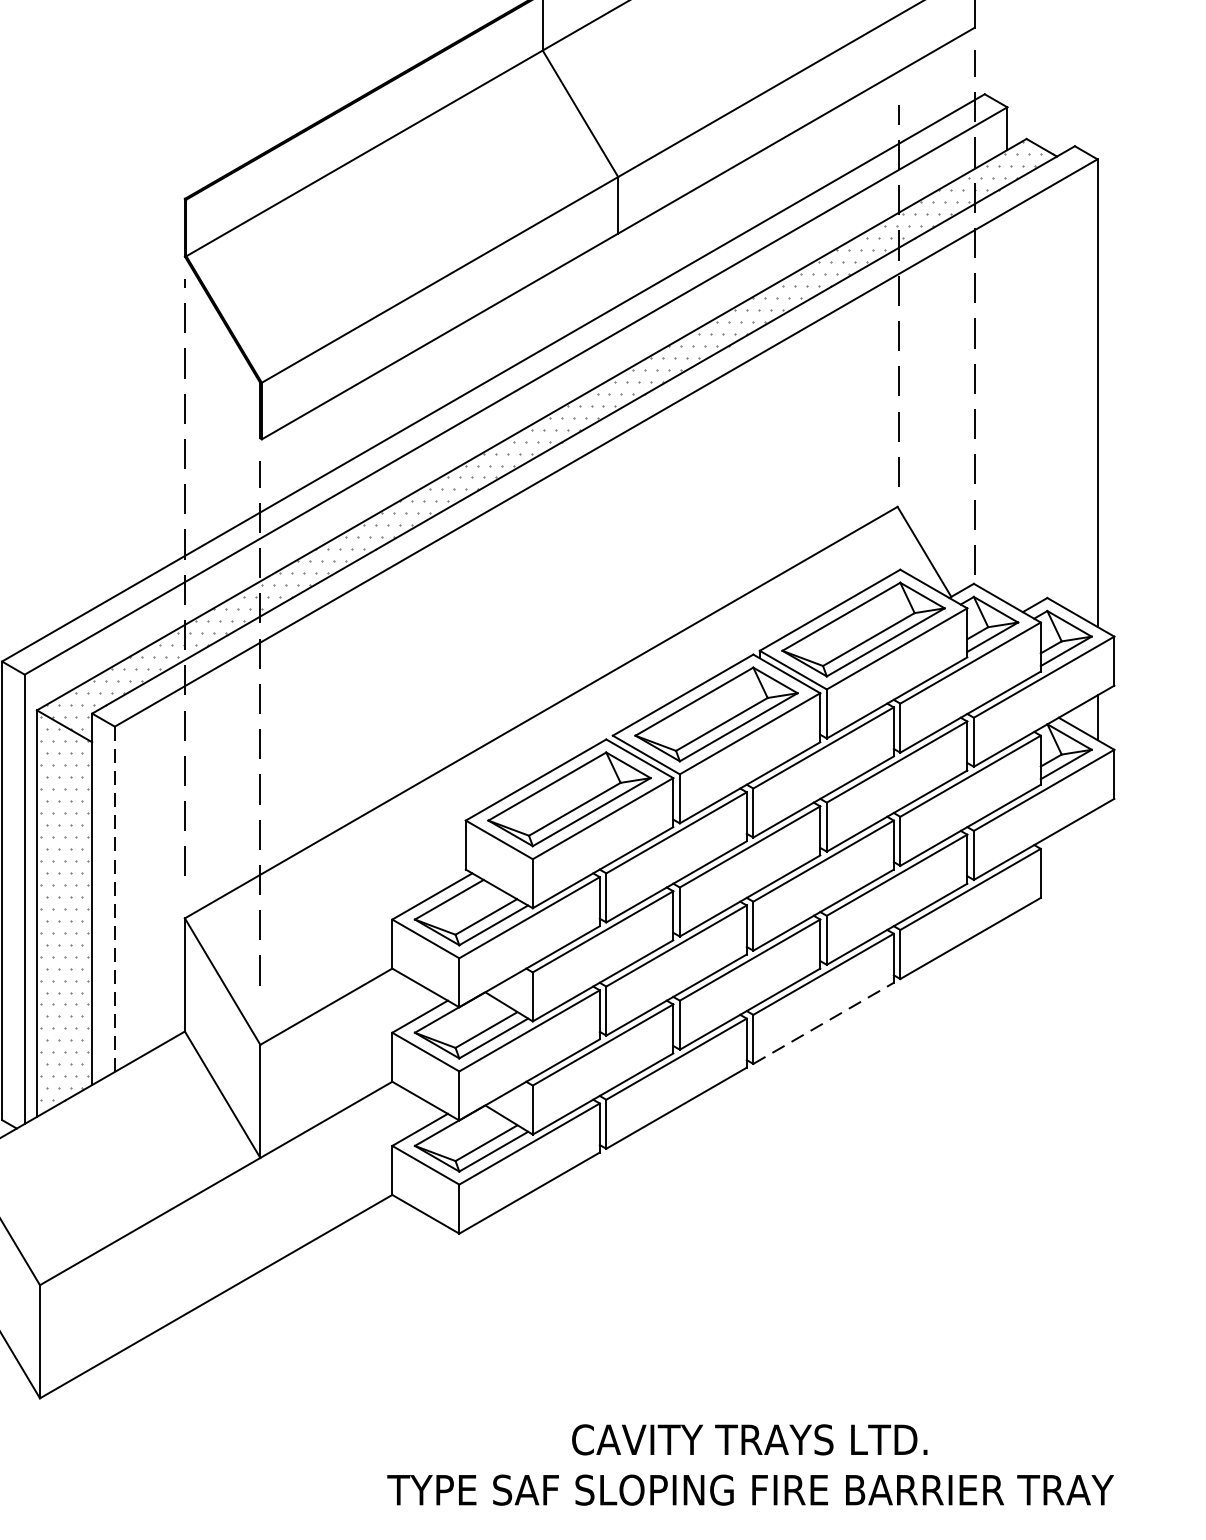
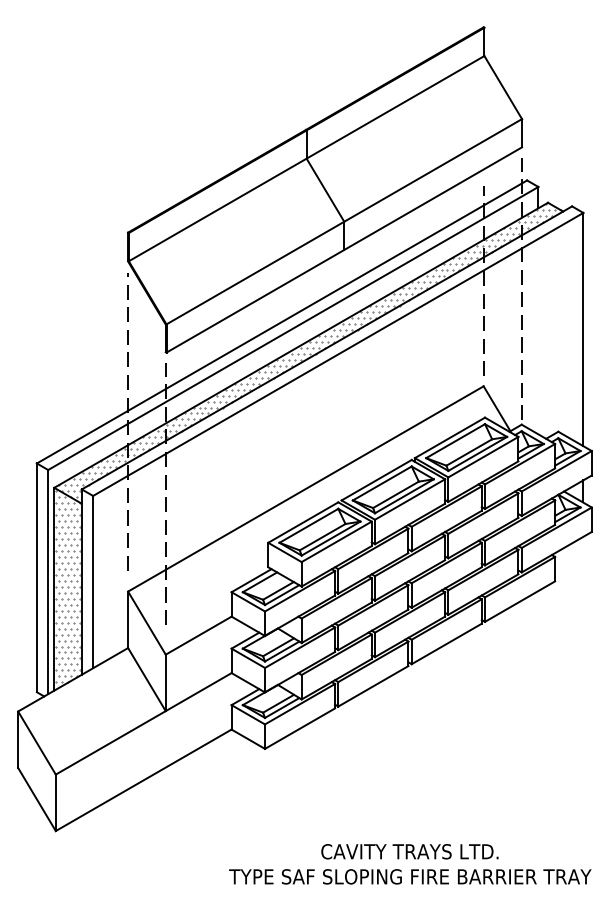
line: (115, 898) -> (93, 581), dashed -> solid
line: (825, 1022) -> (447, 643), dashed -> solid

